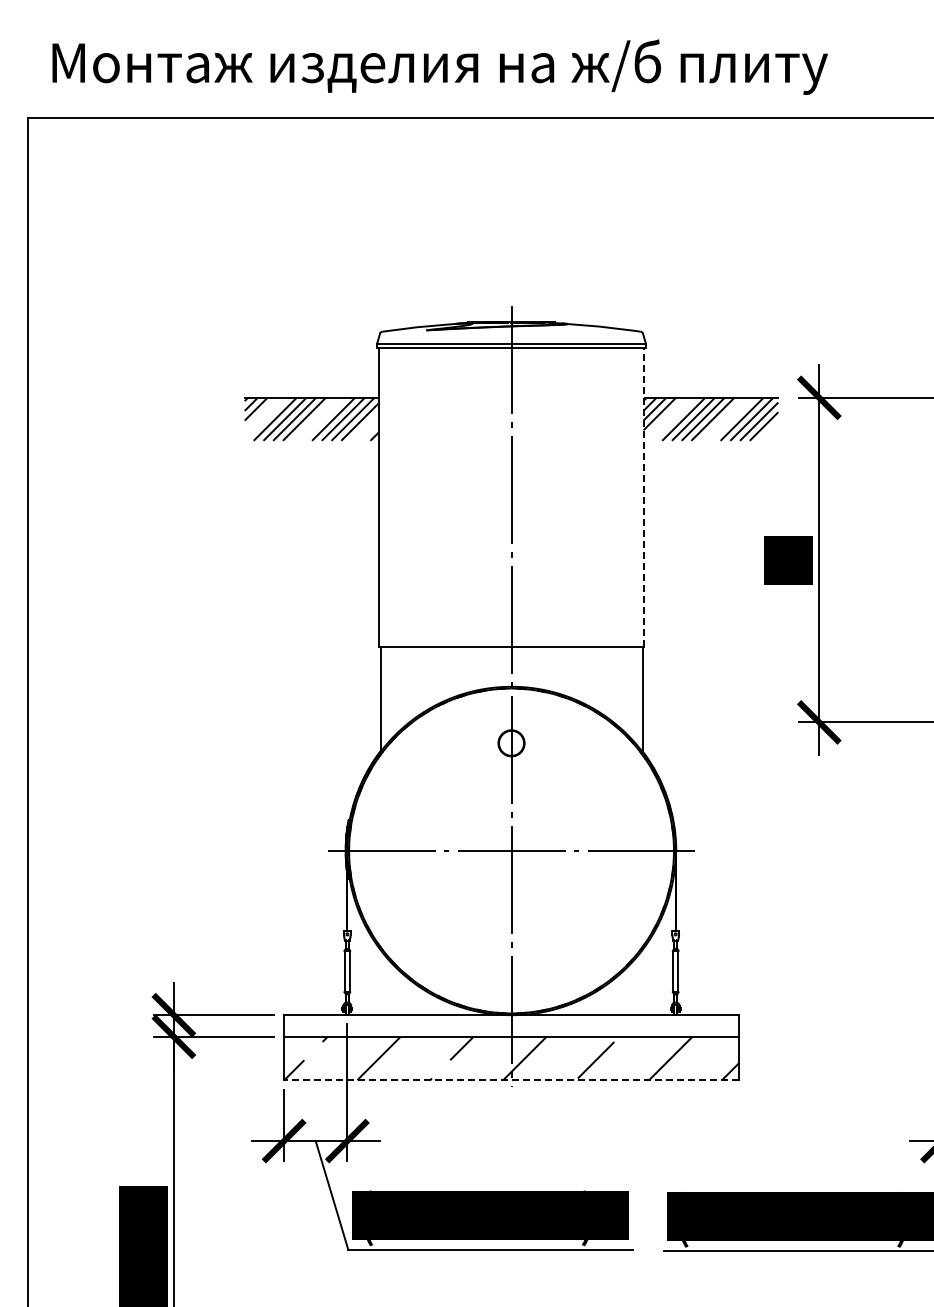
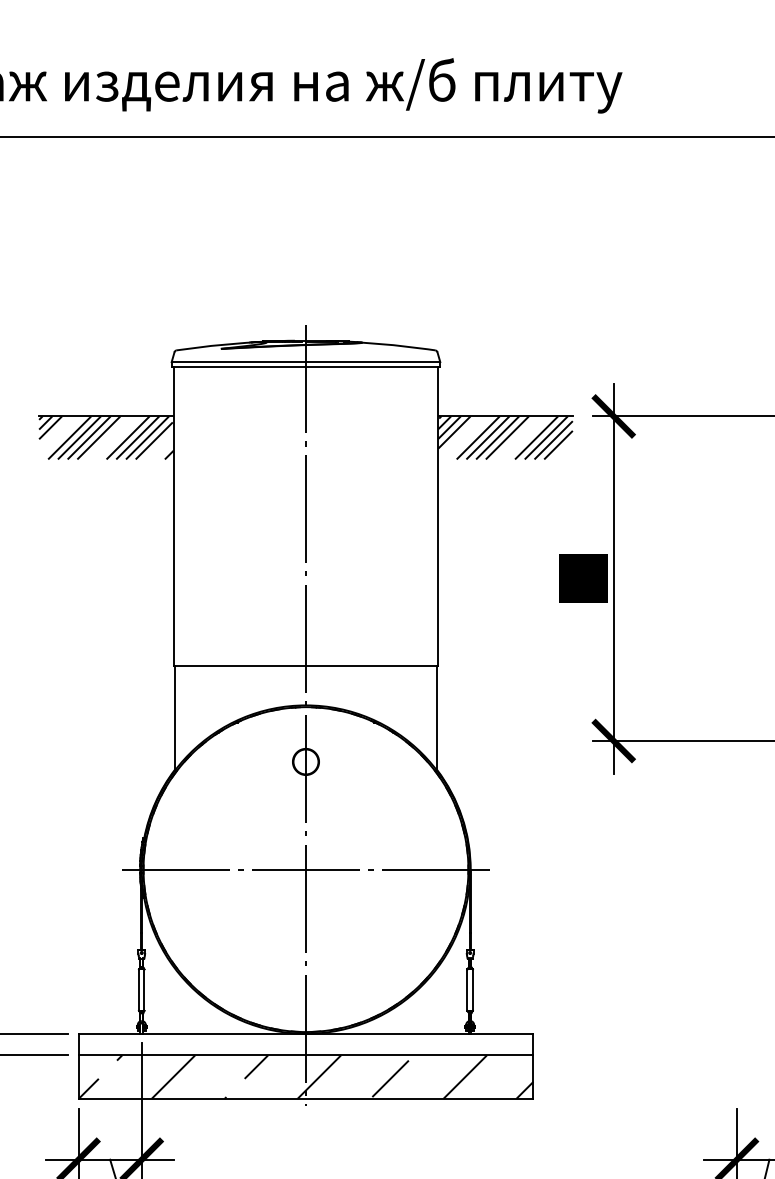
line: (643, 497) -> (437, 516), dashed -> solid
line: (511, 1080) -> (305, 1099), dashed -> solid

